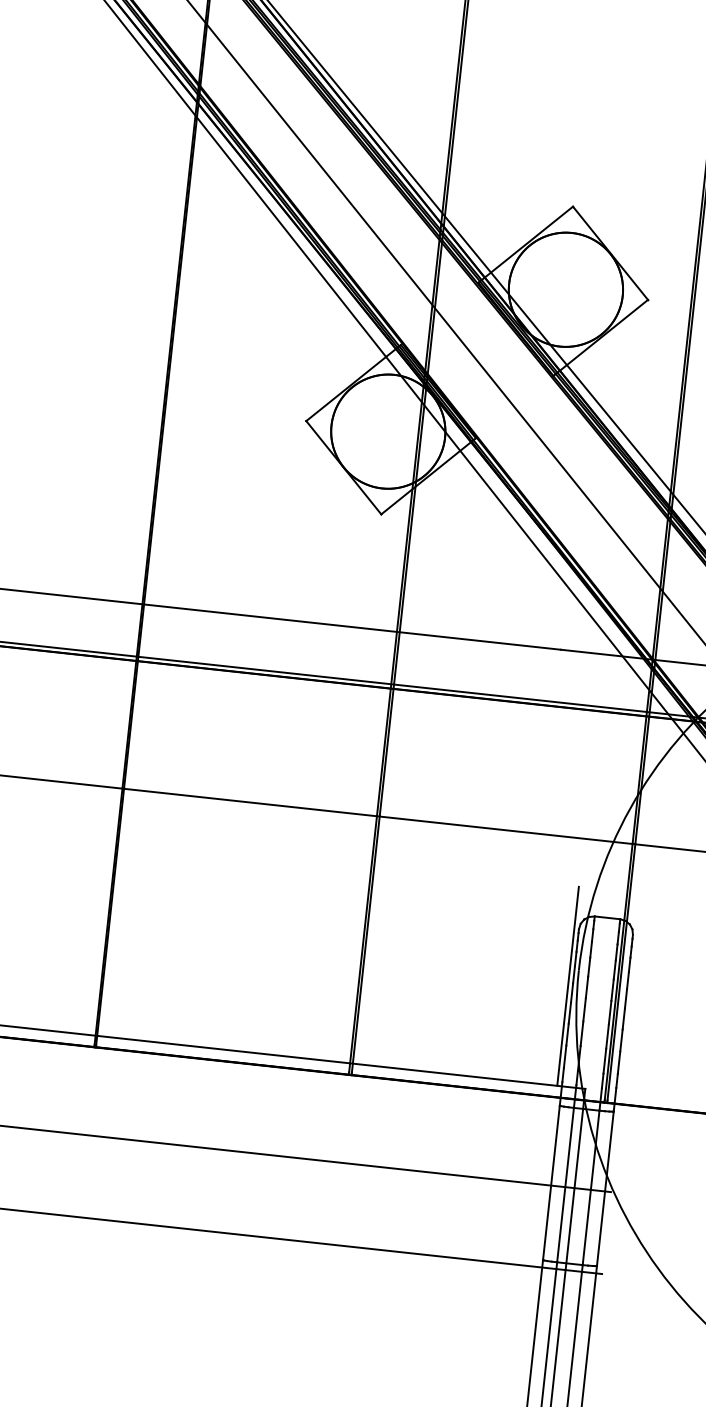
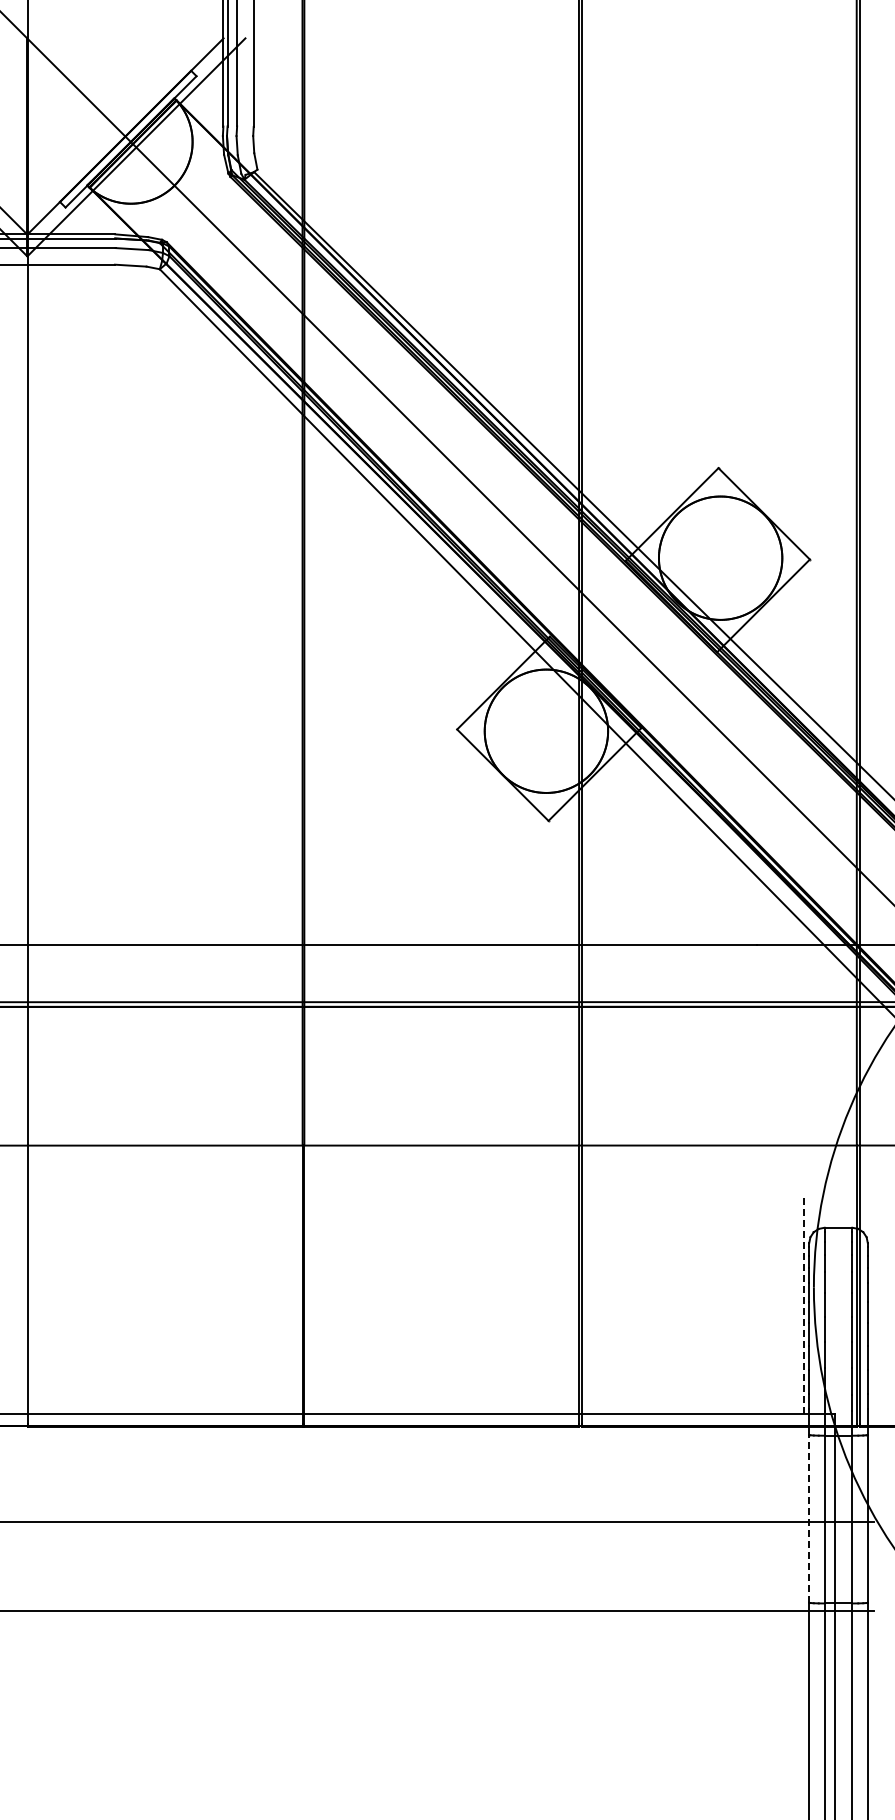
line: (568, 986) -> (804, 1305), solid -> dashed
line: (551, 1182) -> (809, 1518), solid -> dashed

